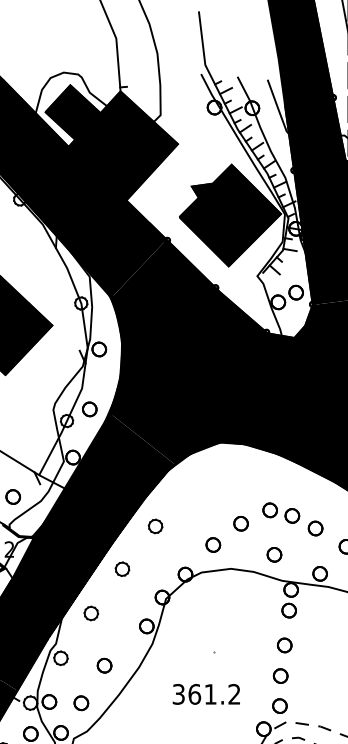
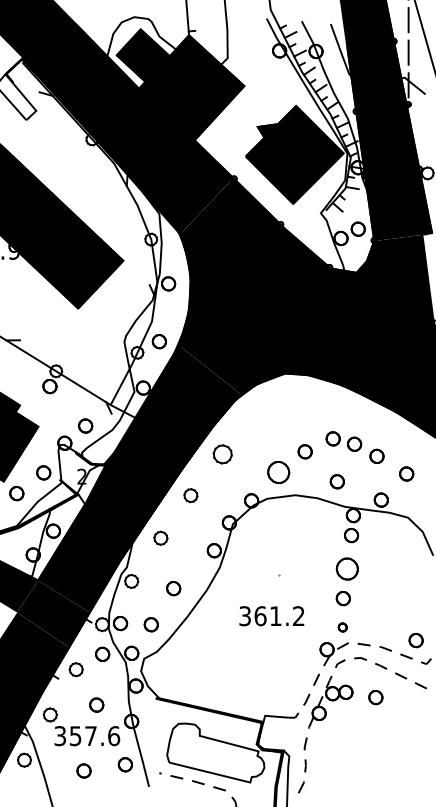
part: (155, 526) -> (222, 454), size x1.4
part: (212, 544) -> (277, 471), size x1.6
part: (283, 644) -> (346, 568), size x1.6
part: (279, 706) -> (342, 627), size x0.6

